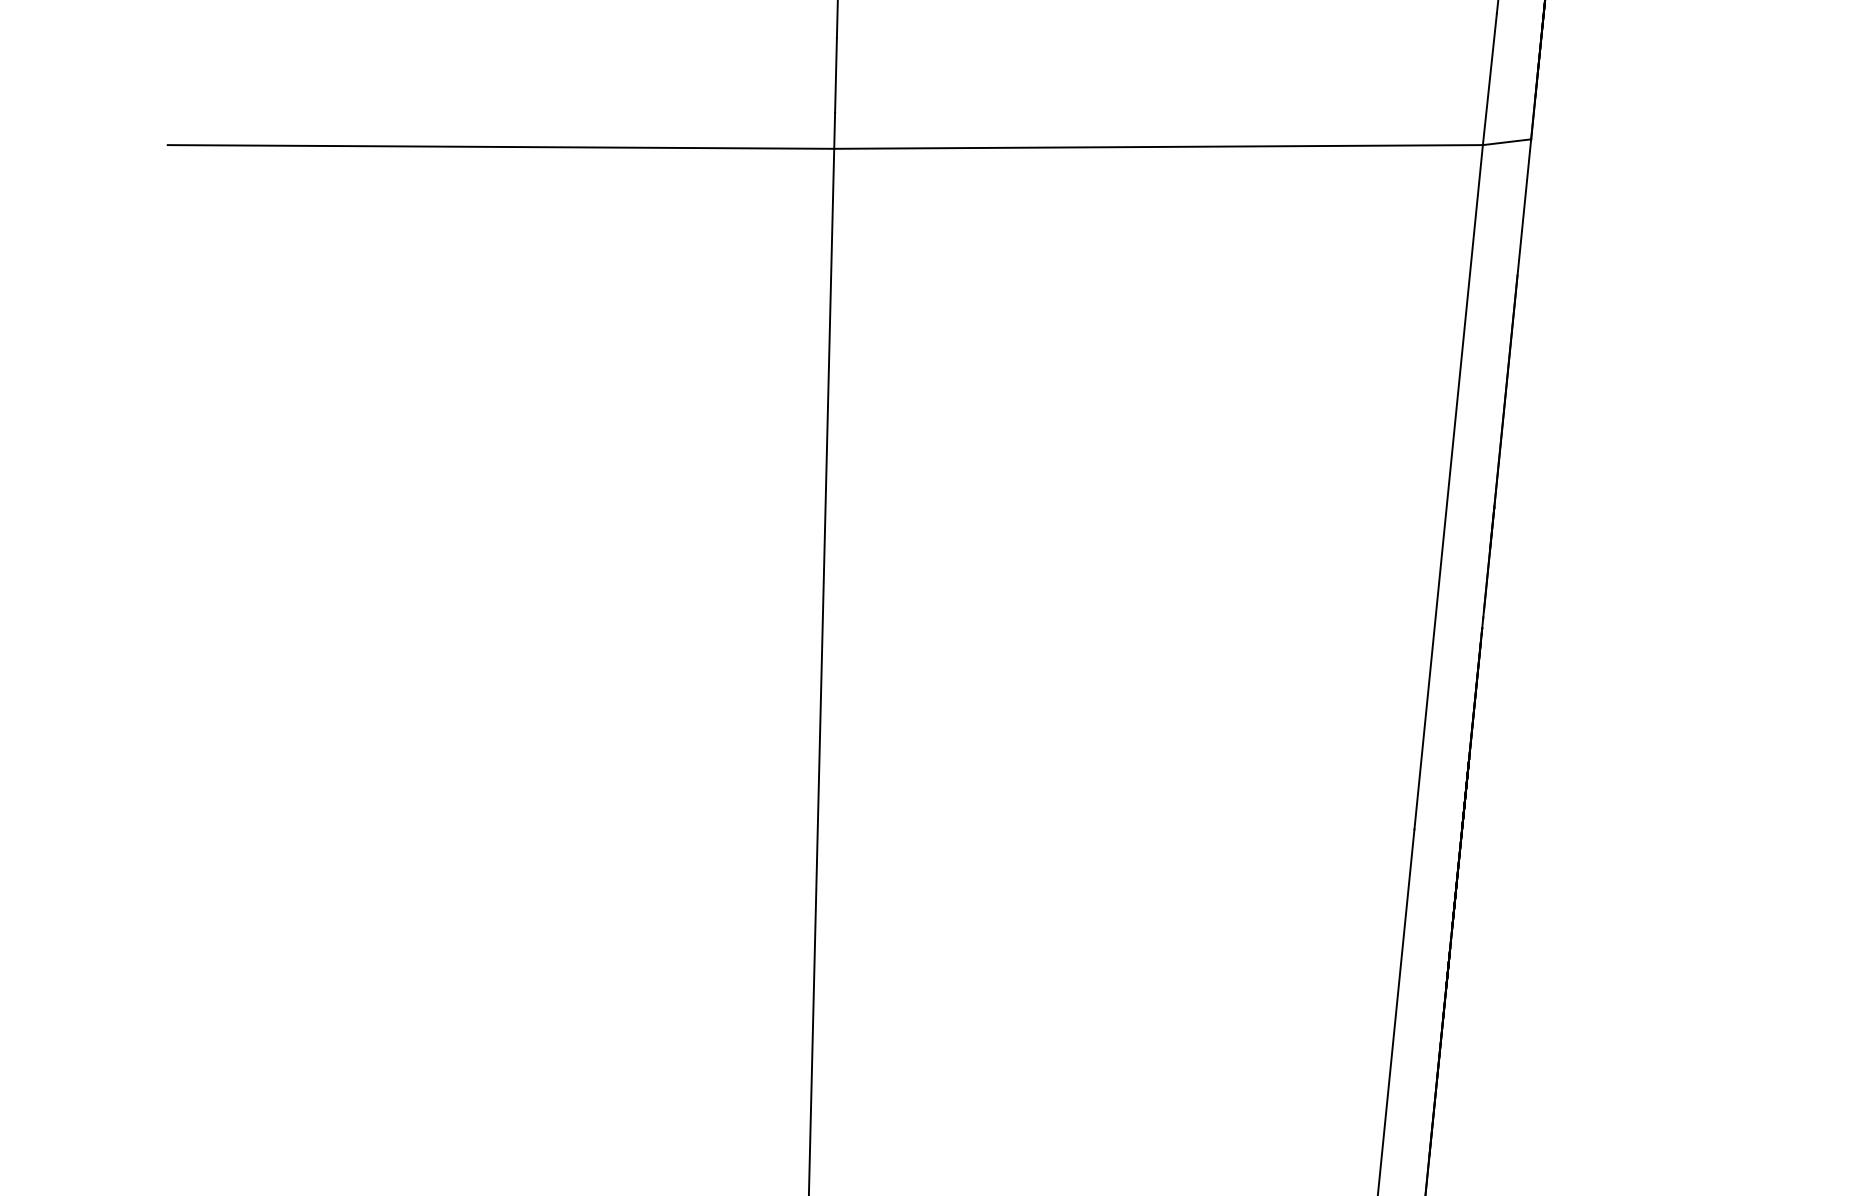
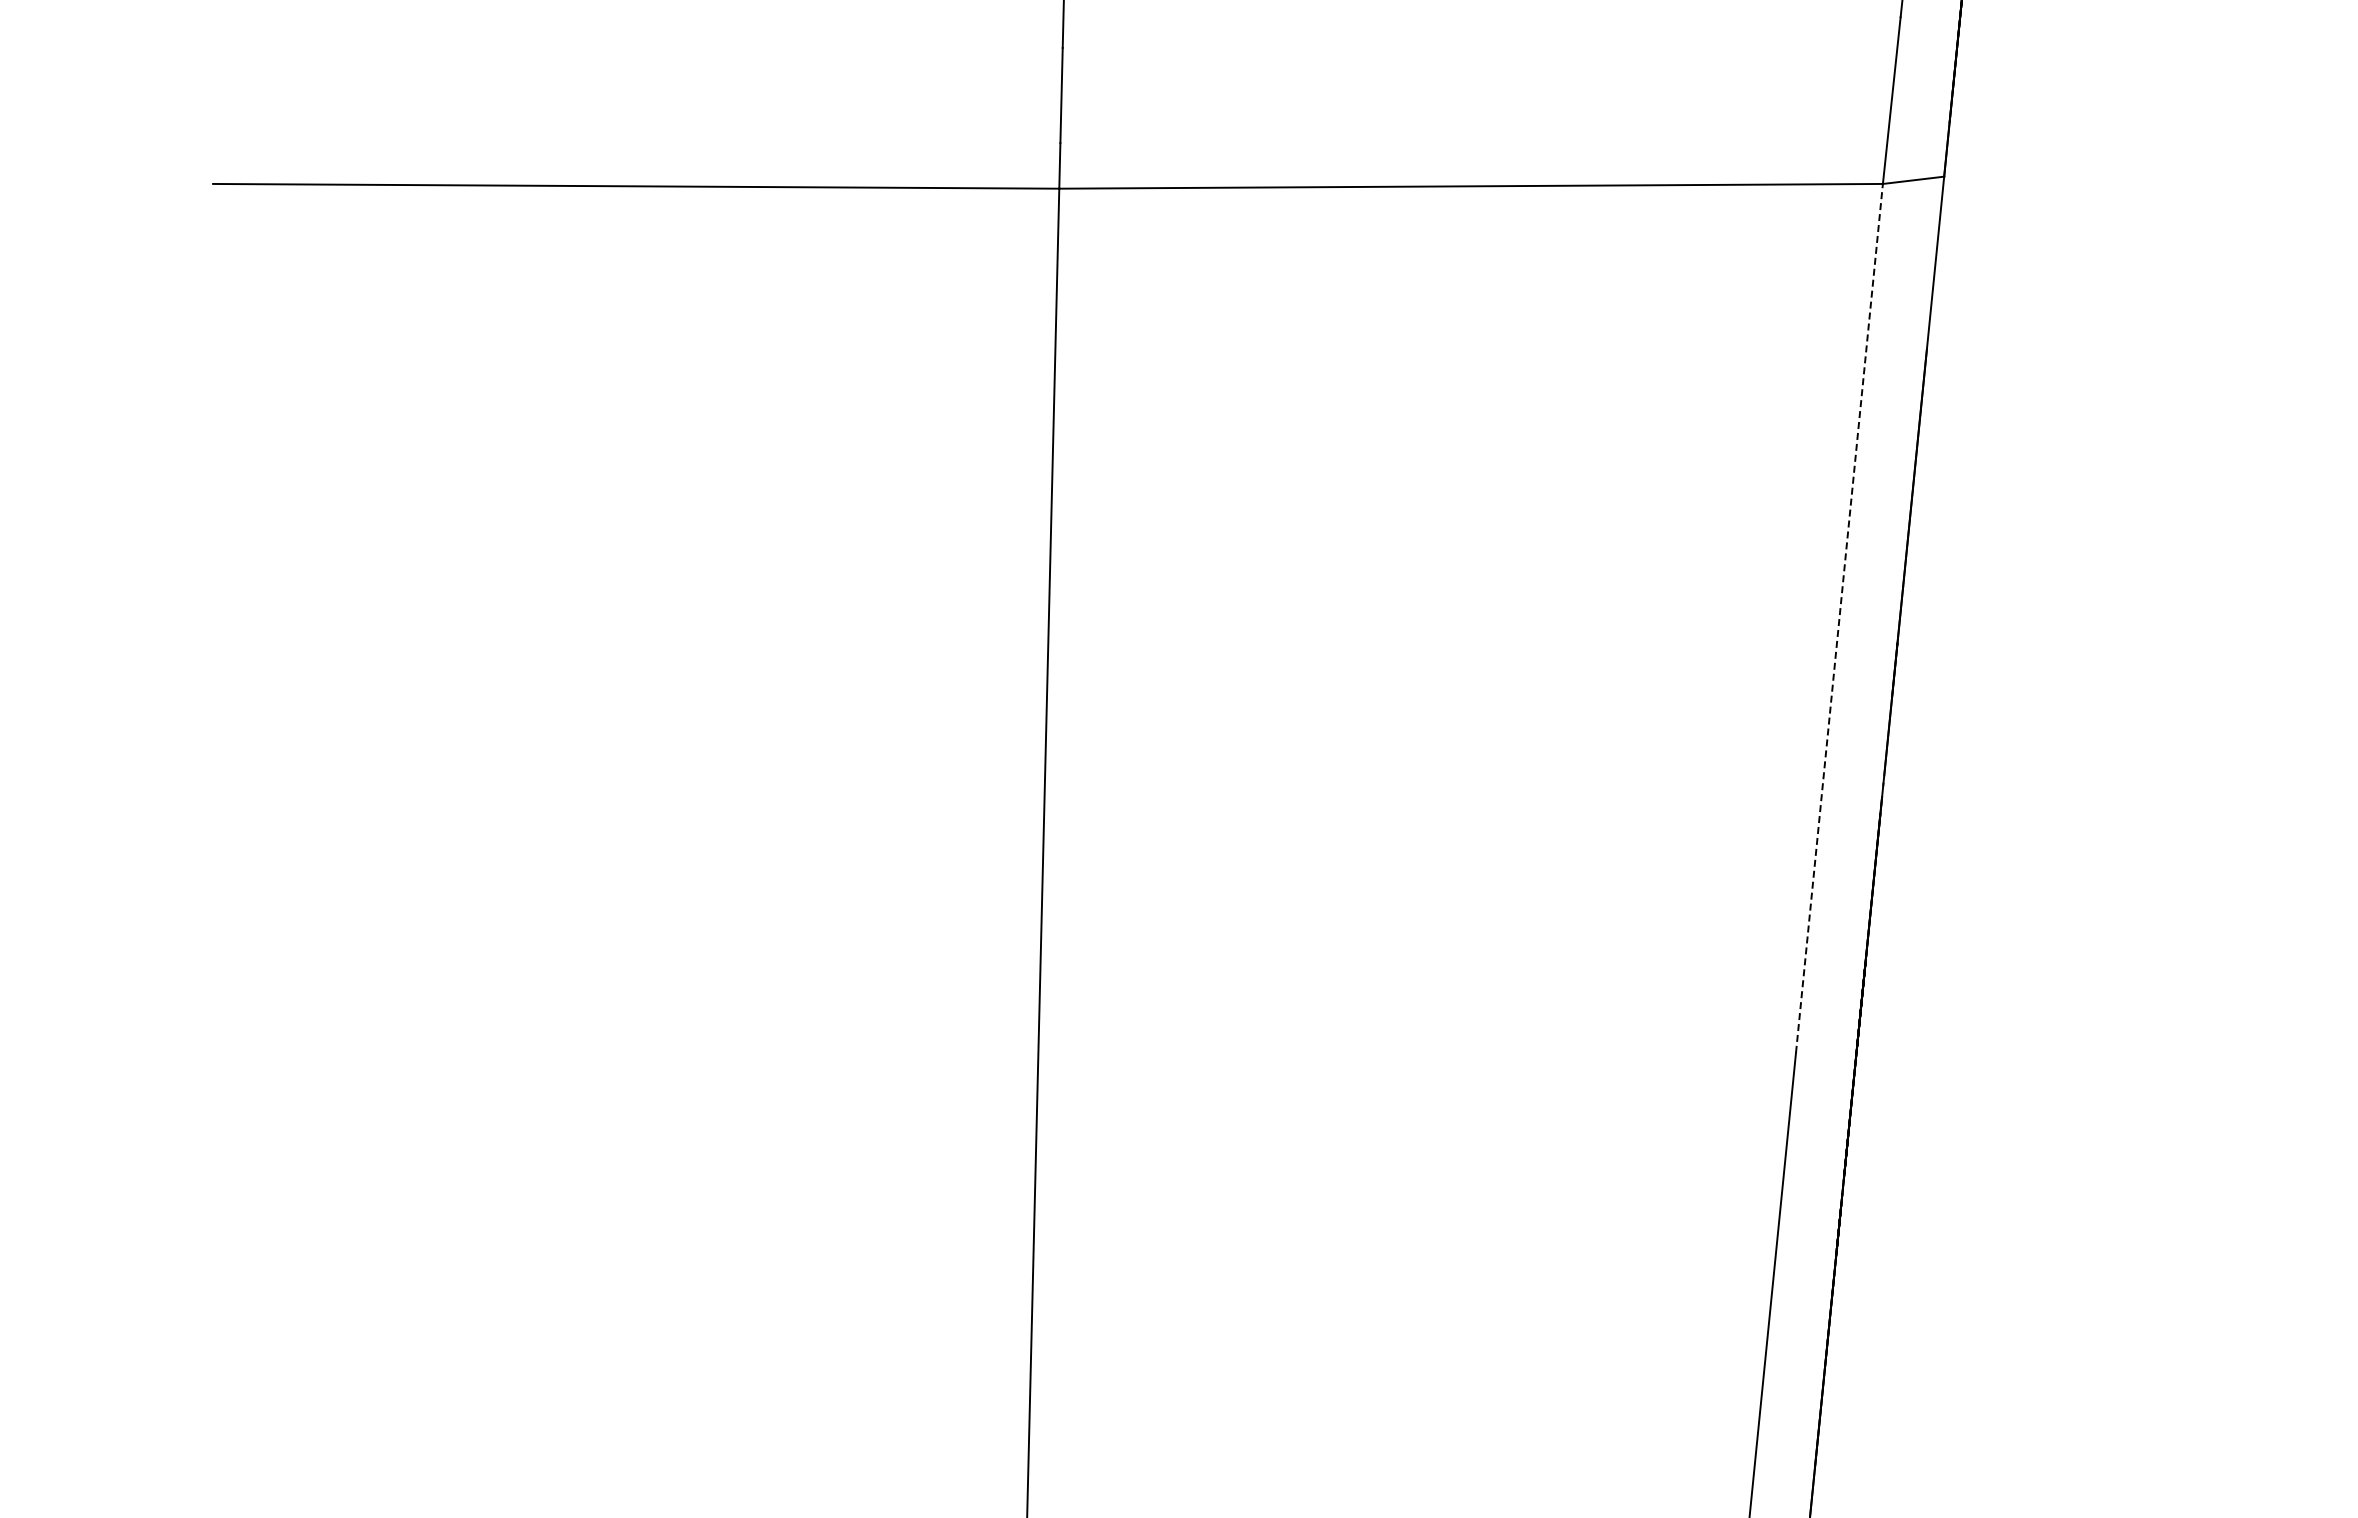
line: (1448, 487) -> (1839, 618), solid -> dashed

